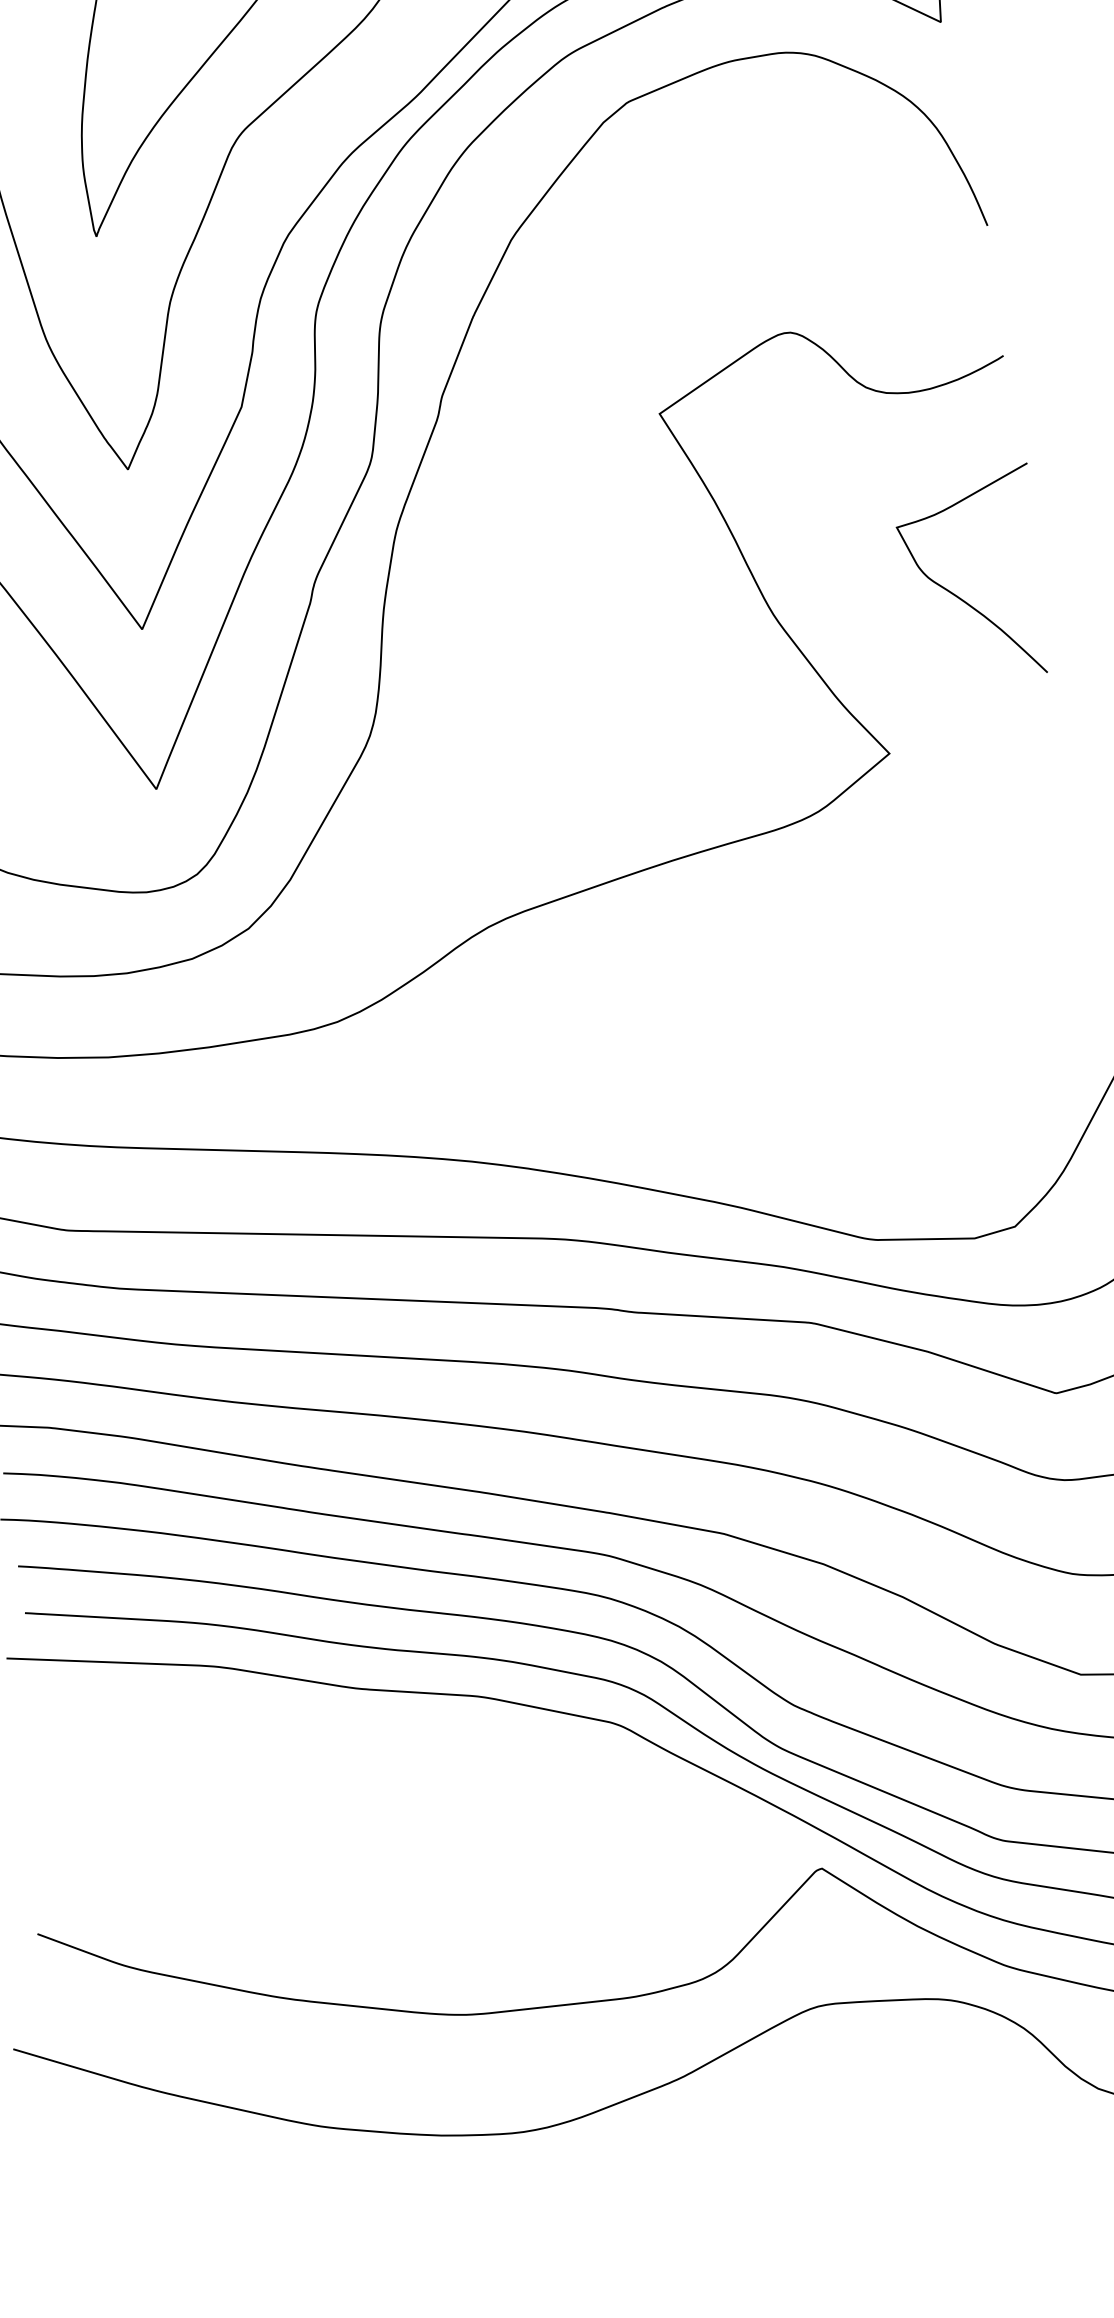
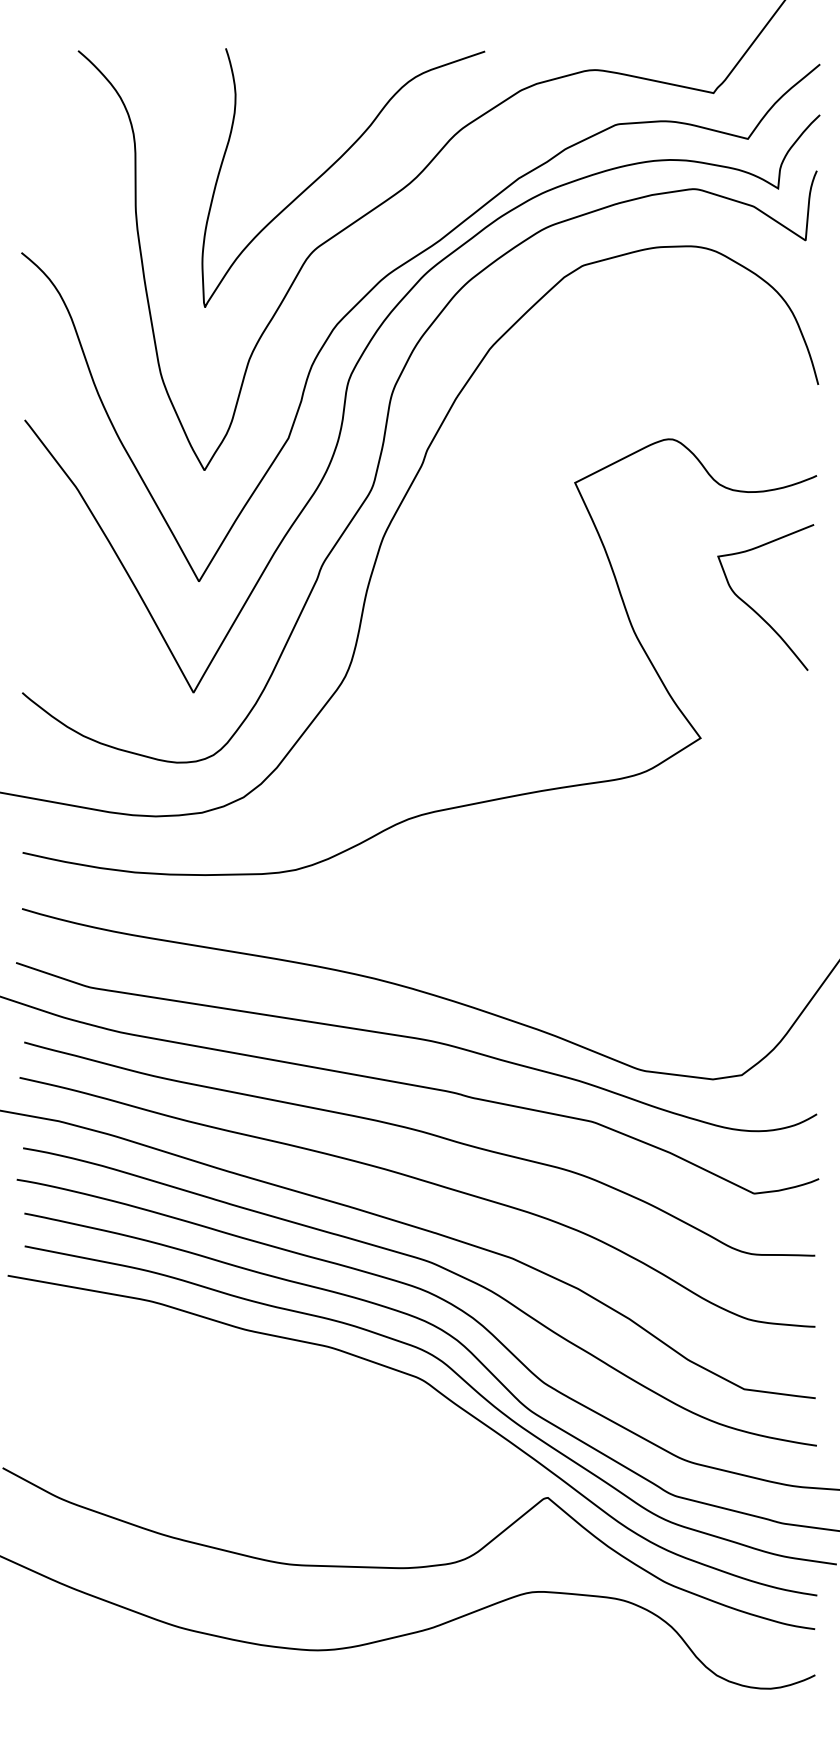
curve: (957, 594) -> (753, 608), moved

